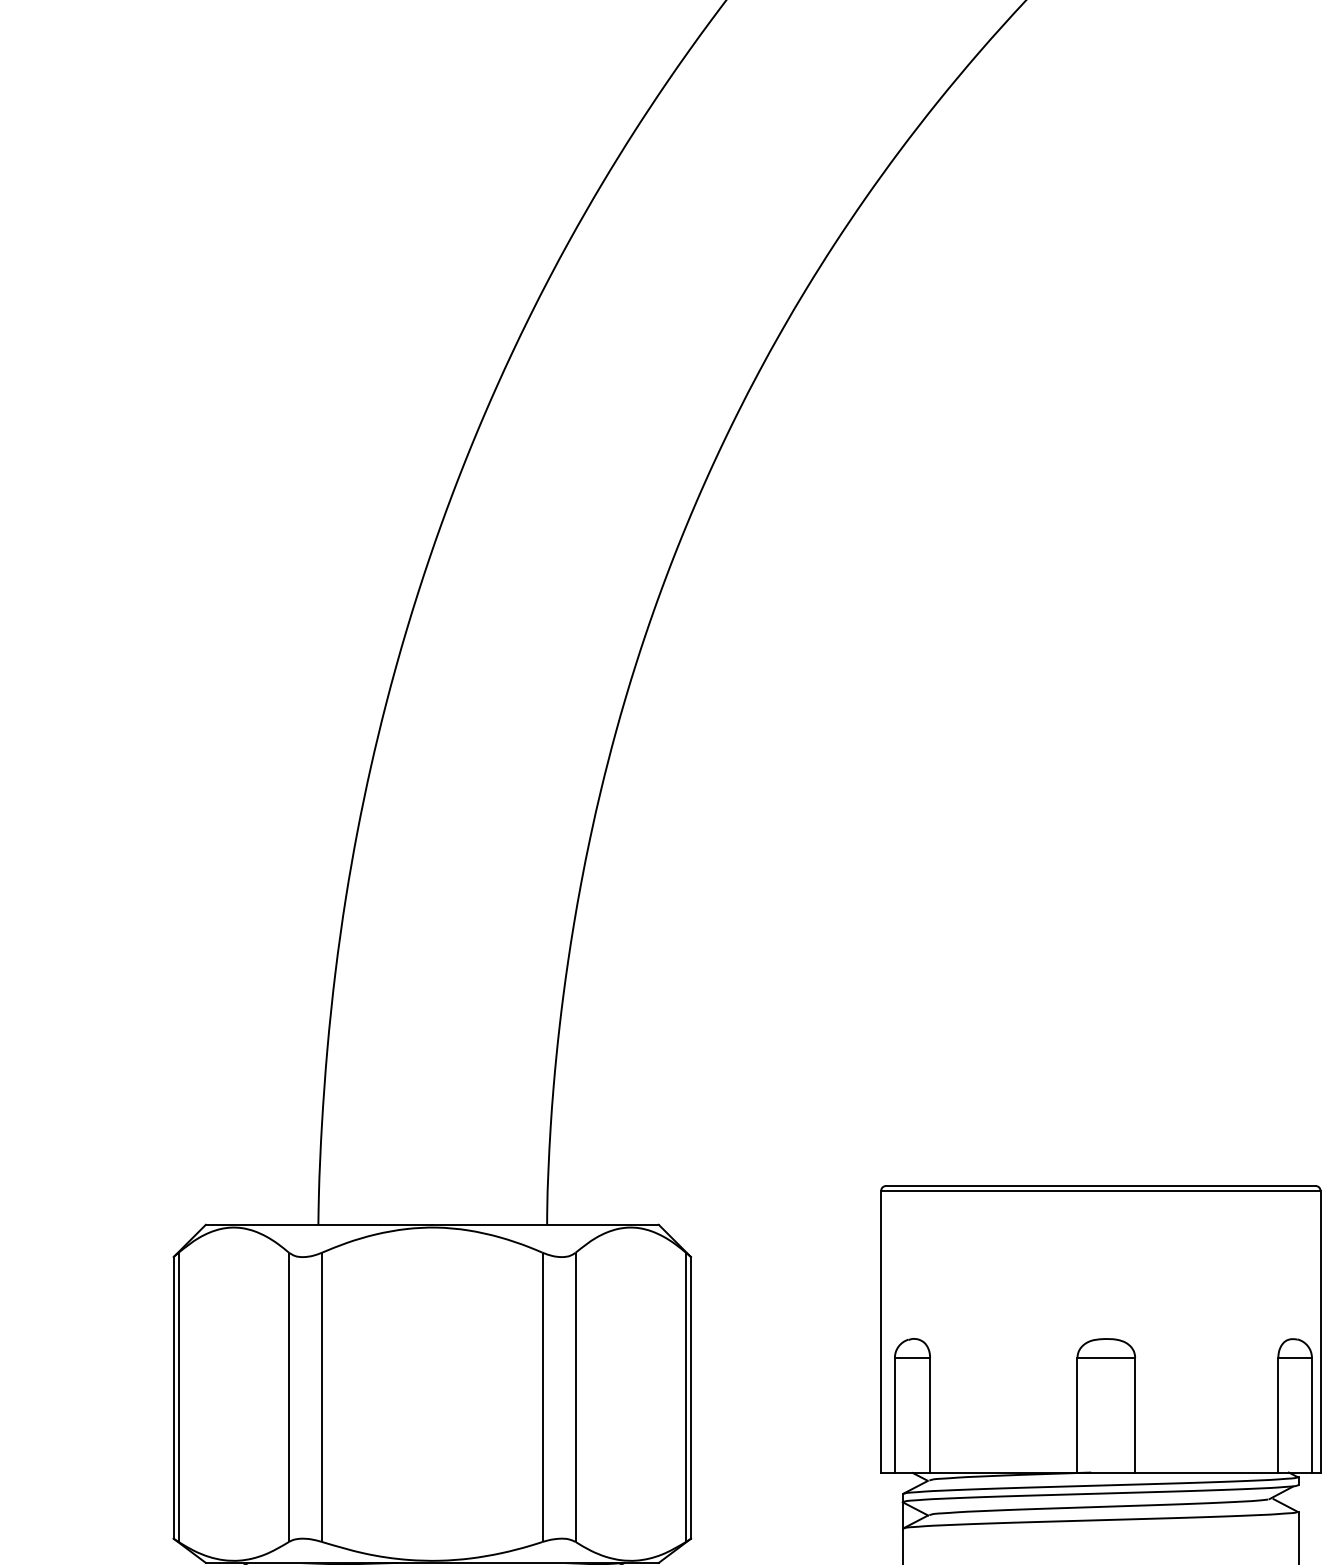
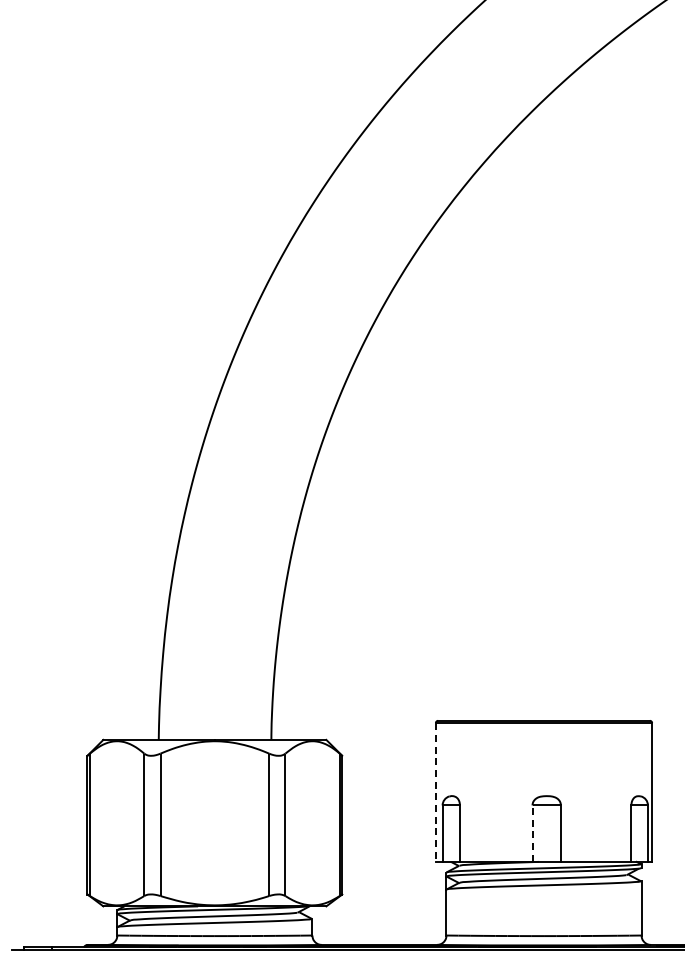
line: (880, 1333) -> (435, 793), solid -> dashed
line: (1077, 1414) -> (532, 833), solid -> dashed

